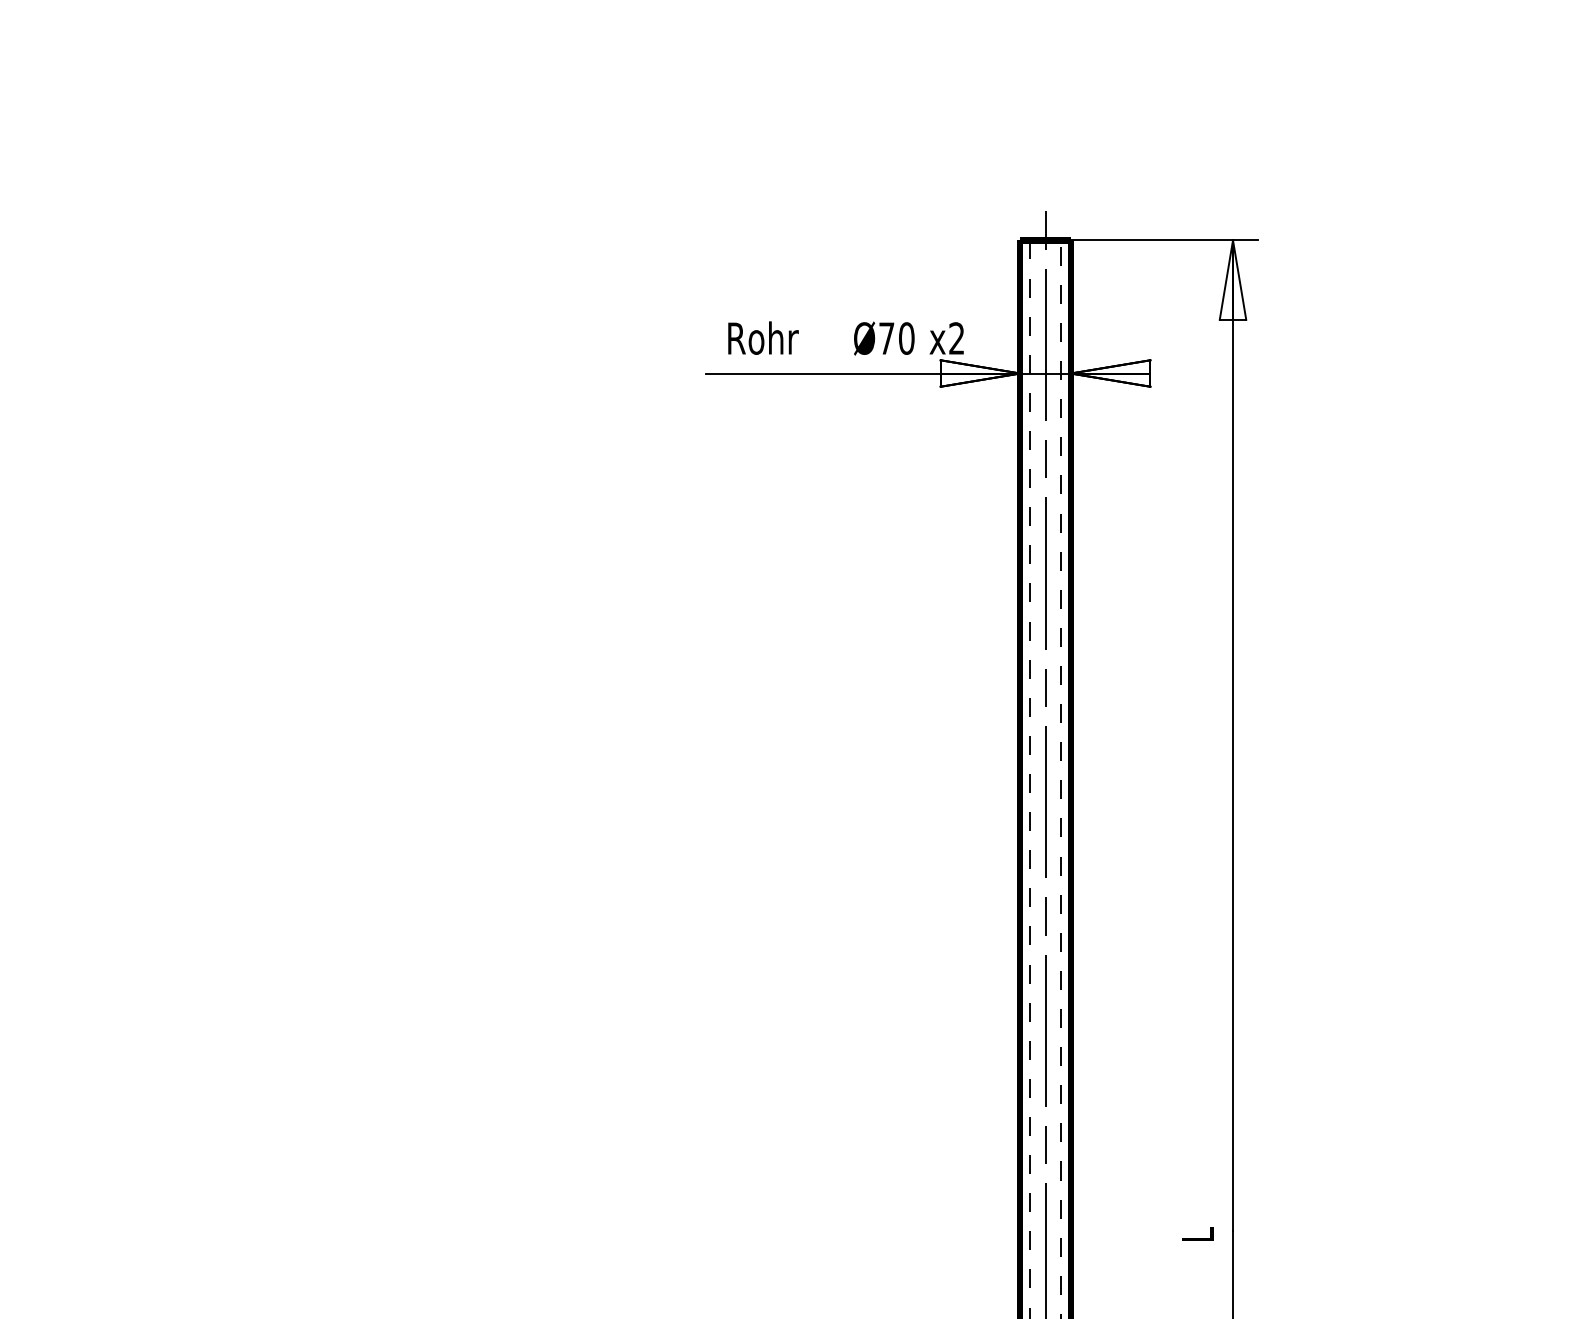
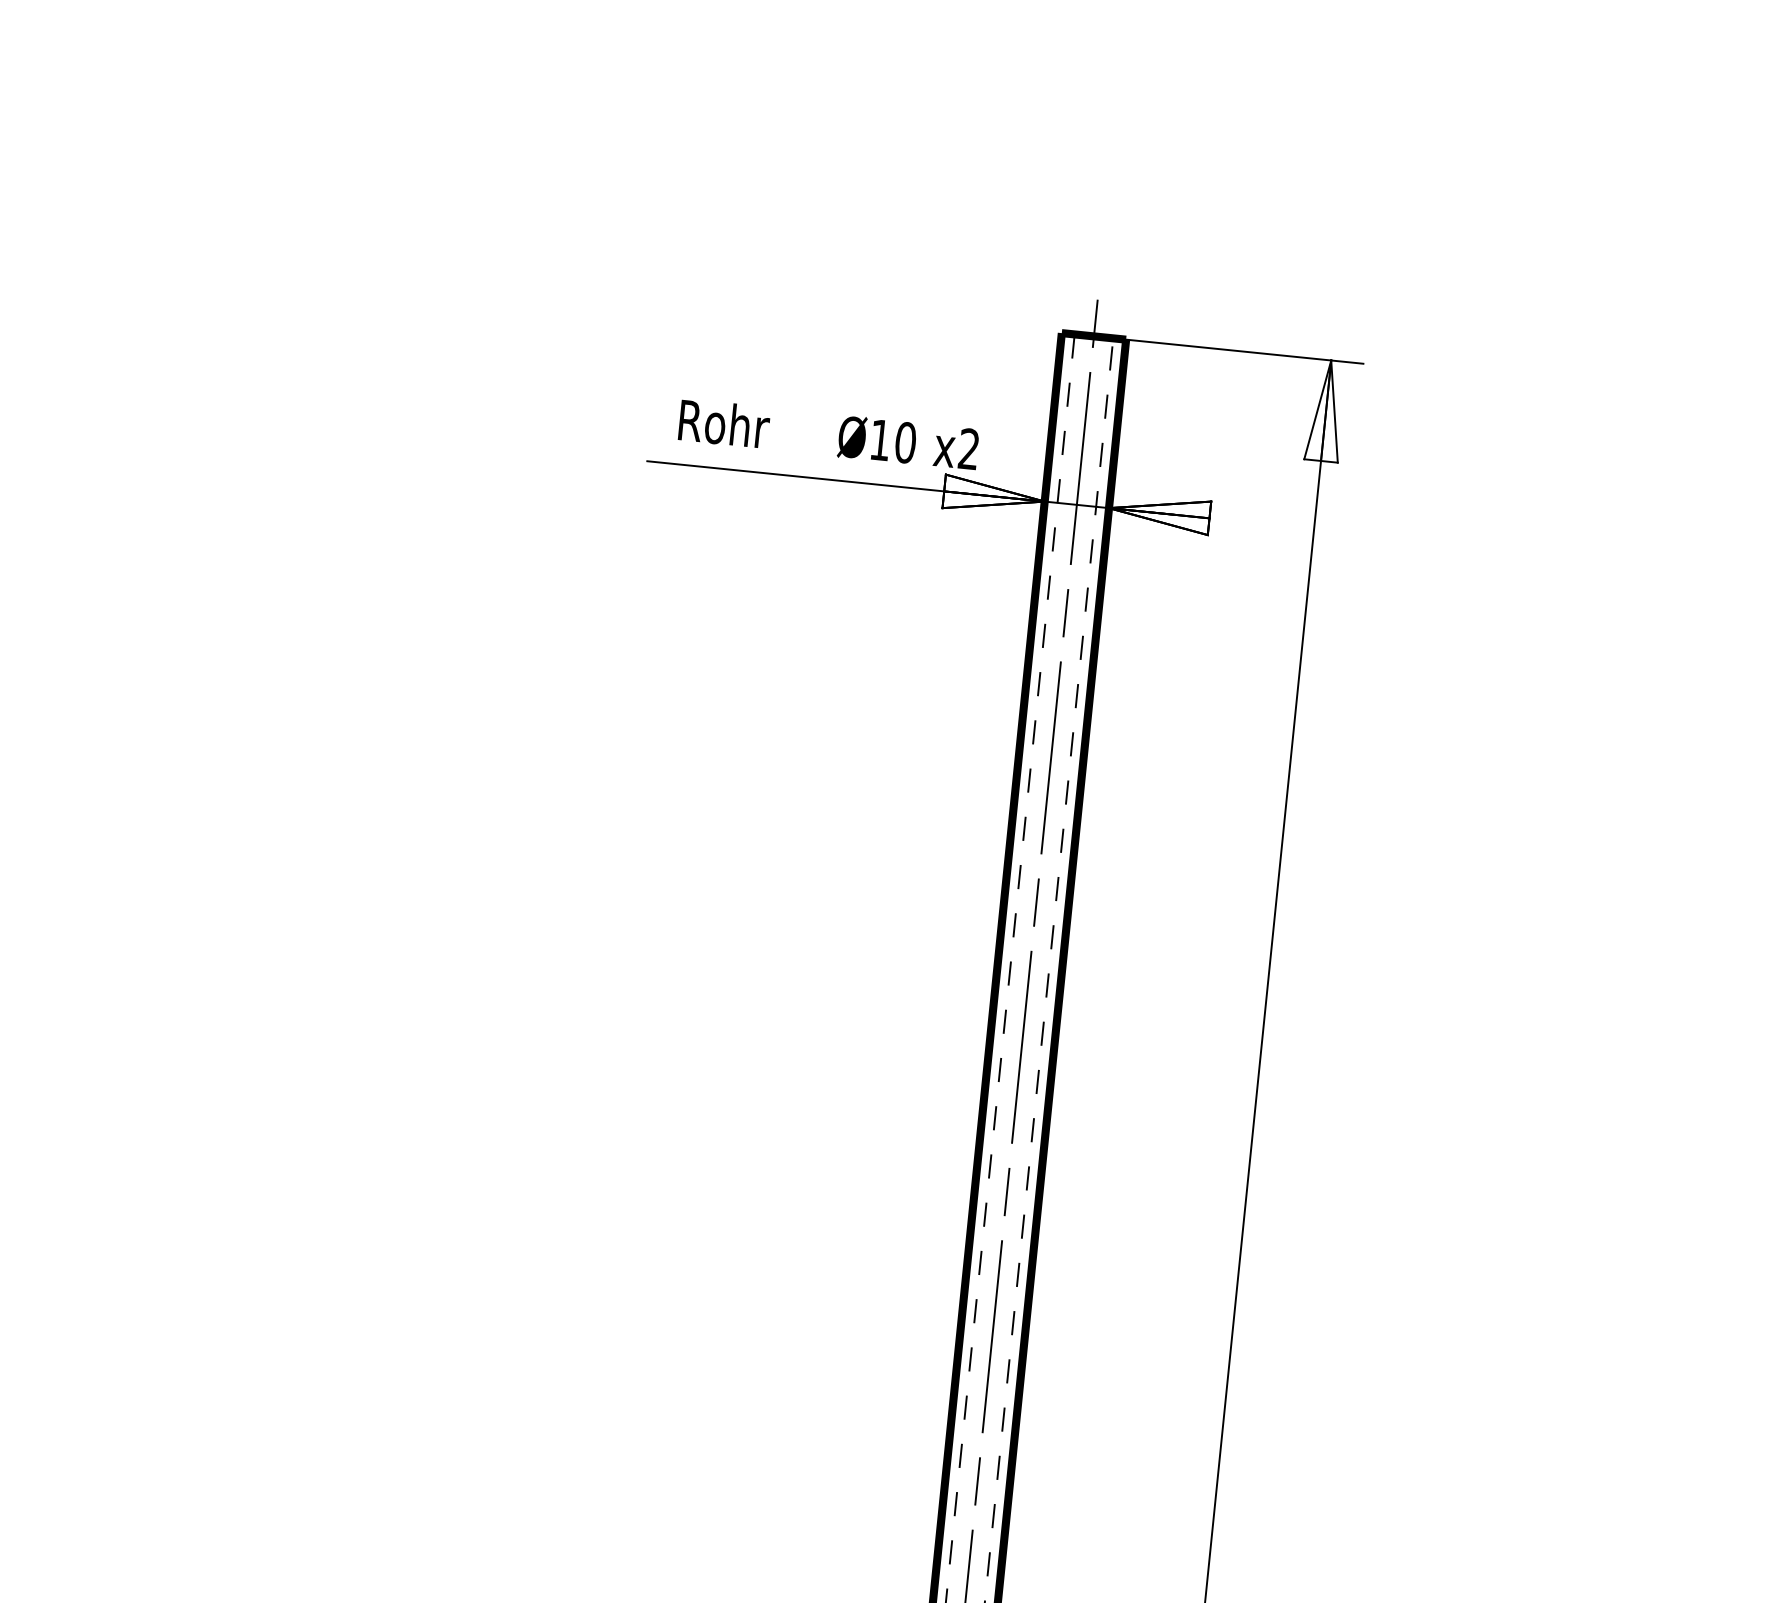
text: (886, 338) -> (880, 440), Ø70 -> Ø10

